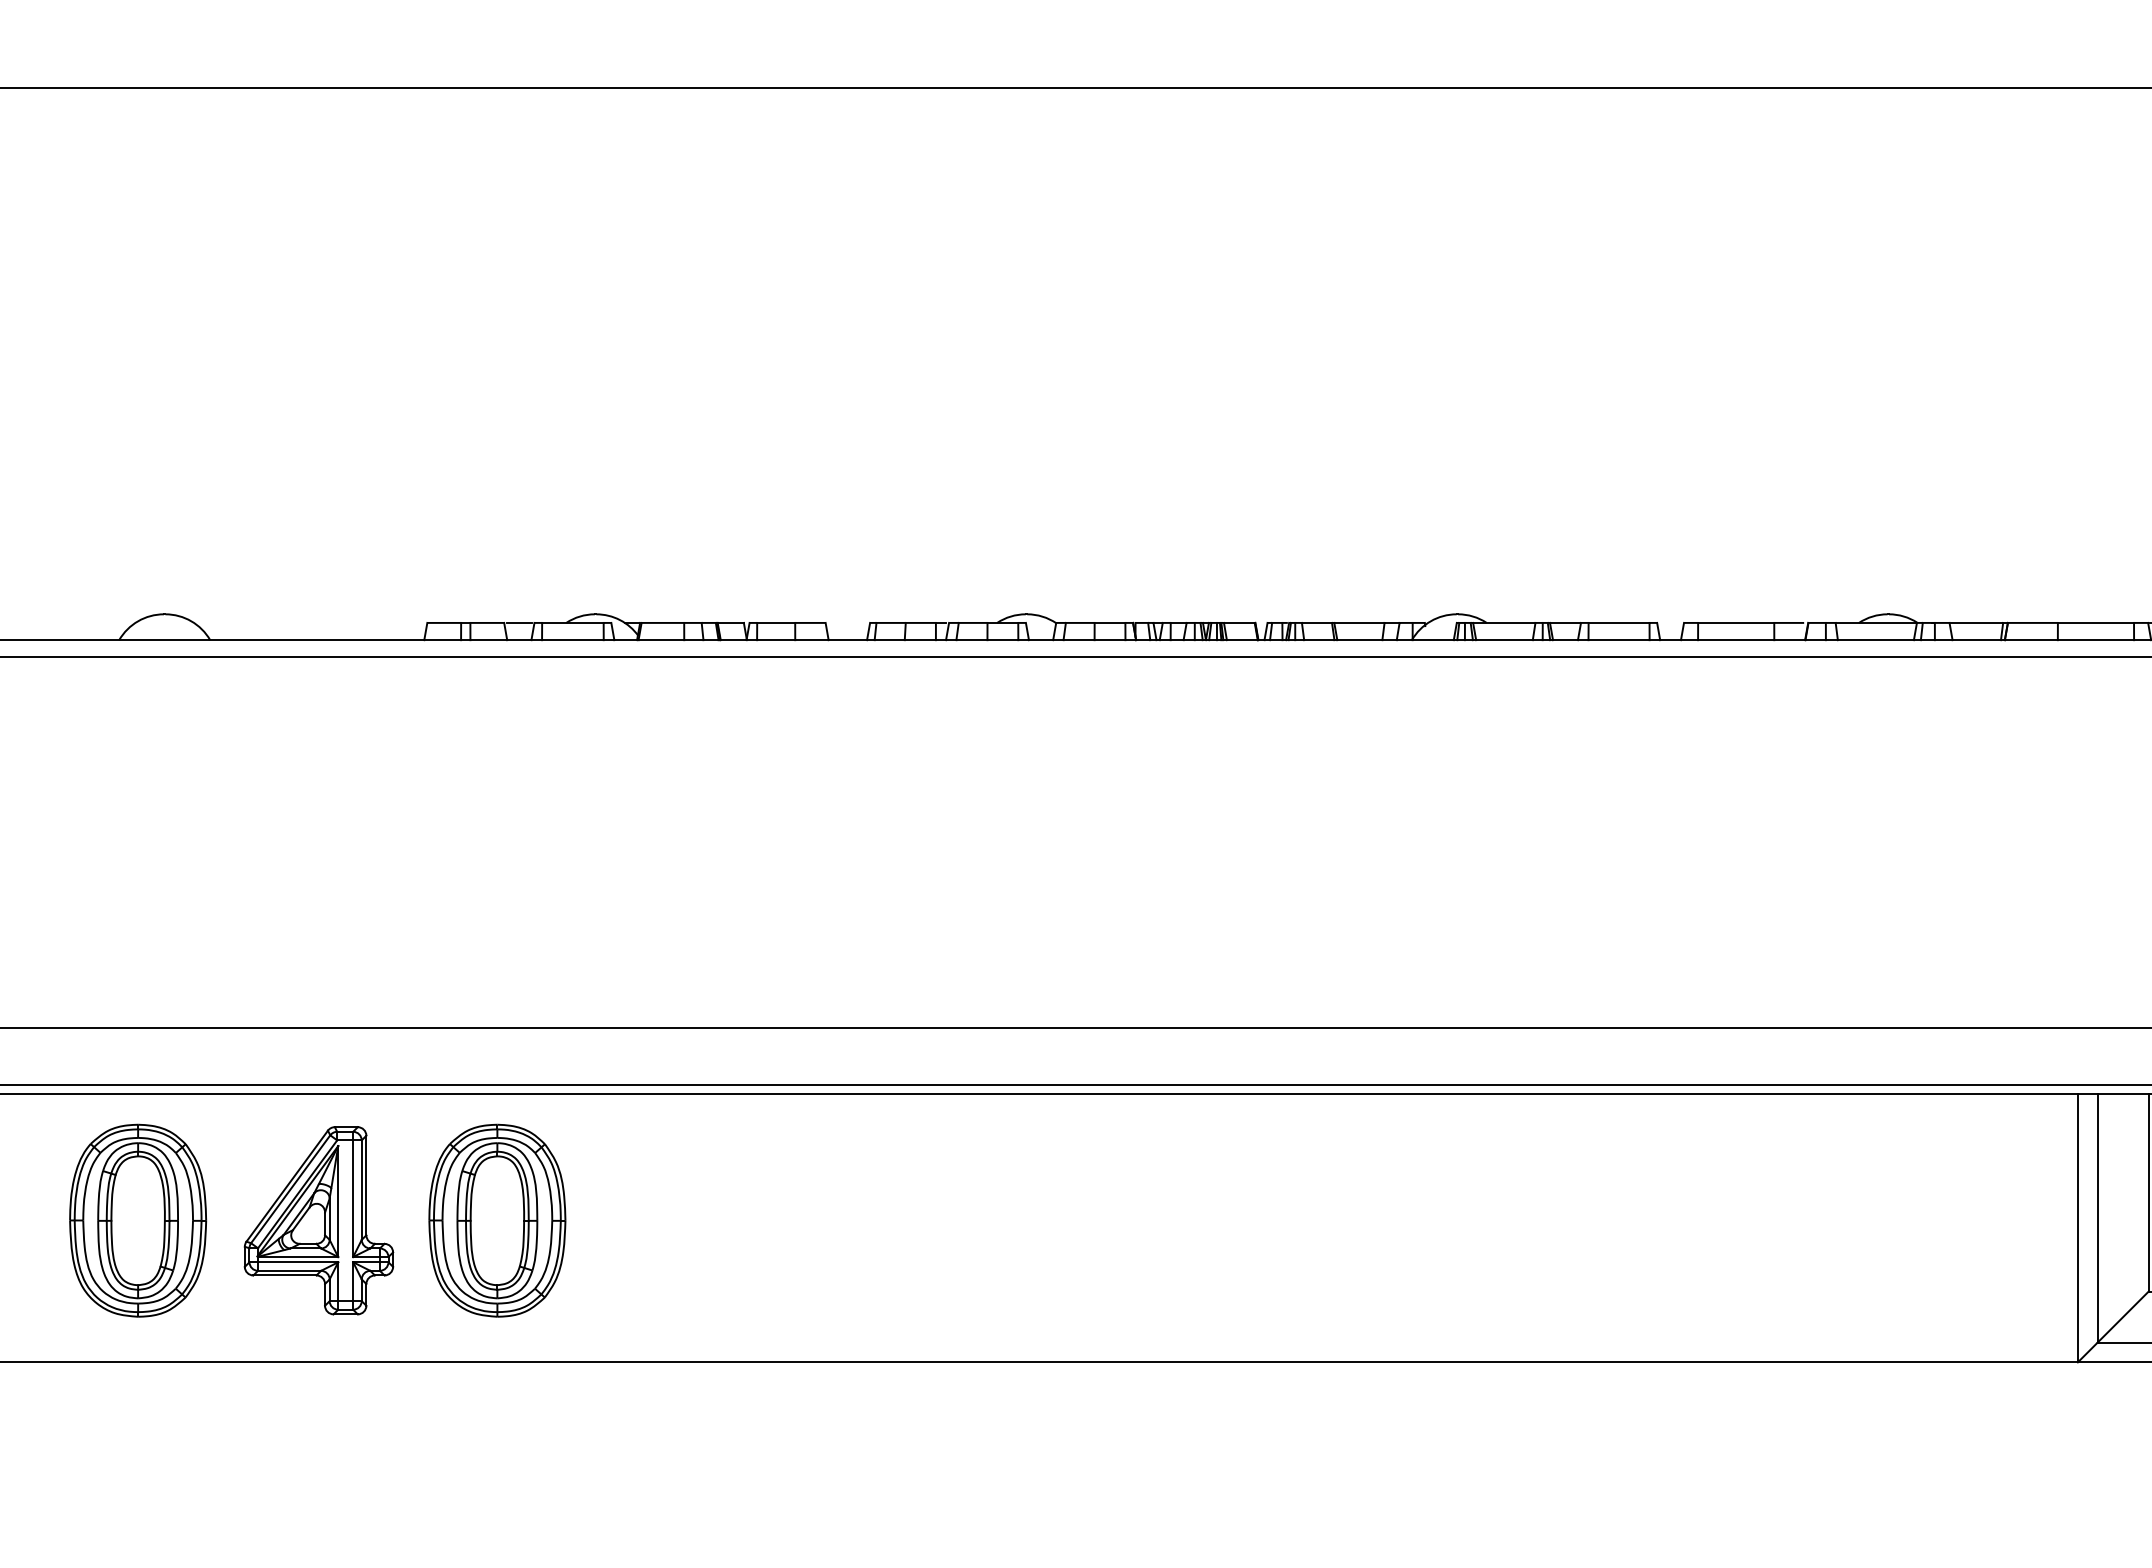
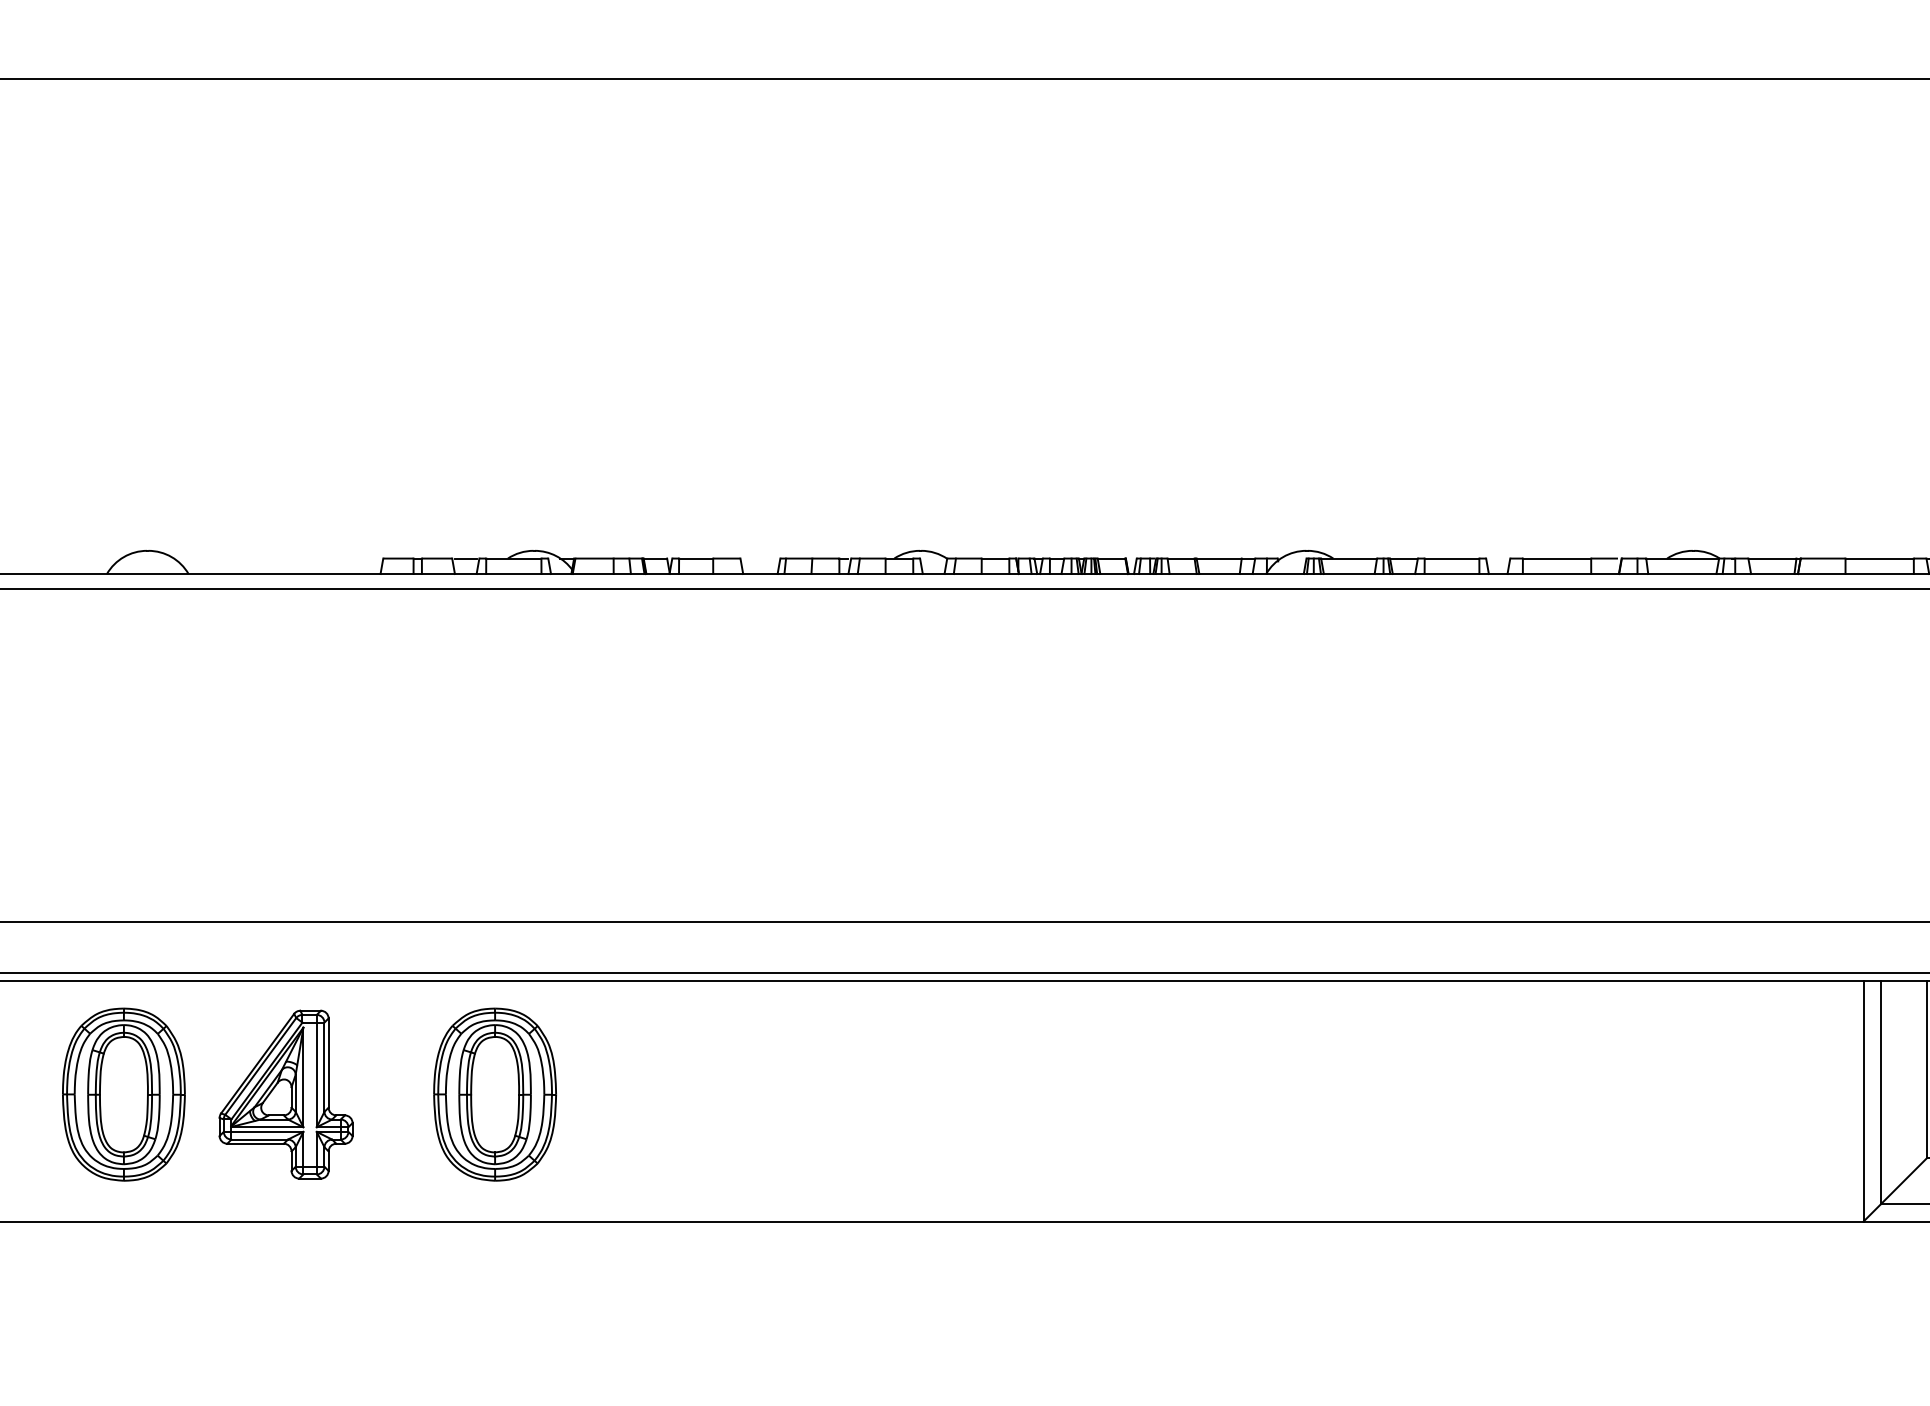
part: (496, 1220) -> (494, 1094), moved

